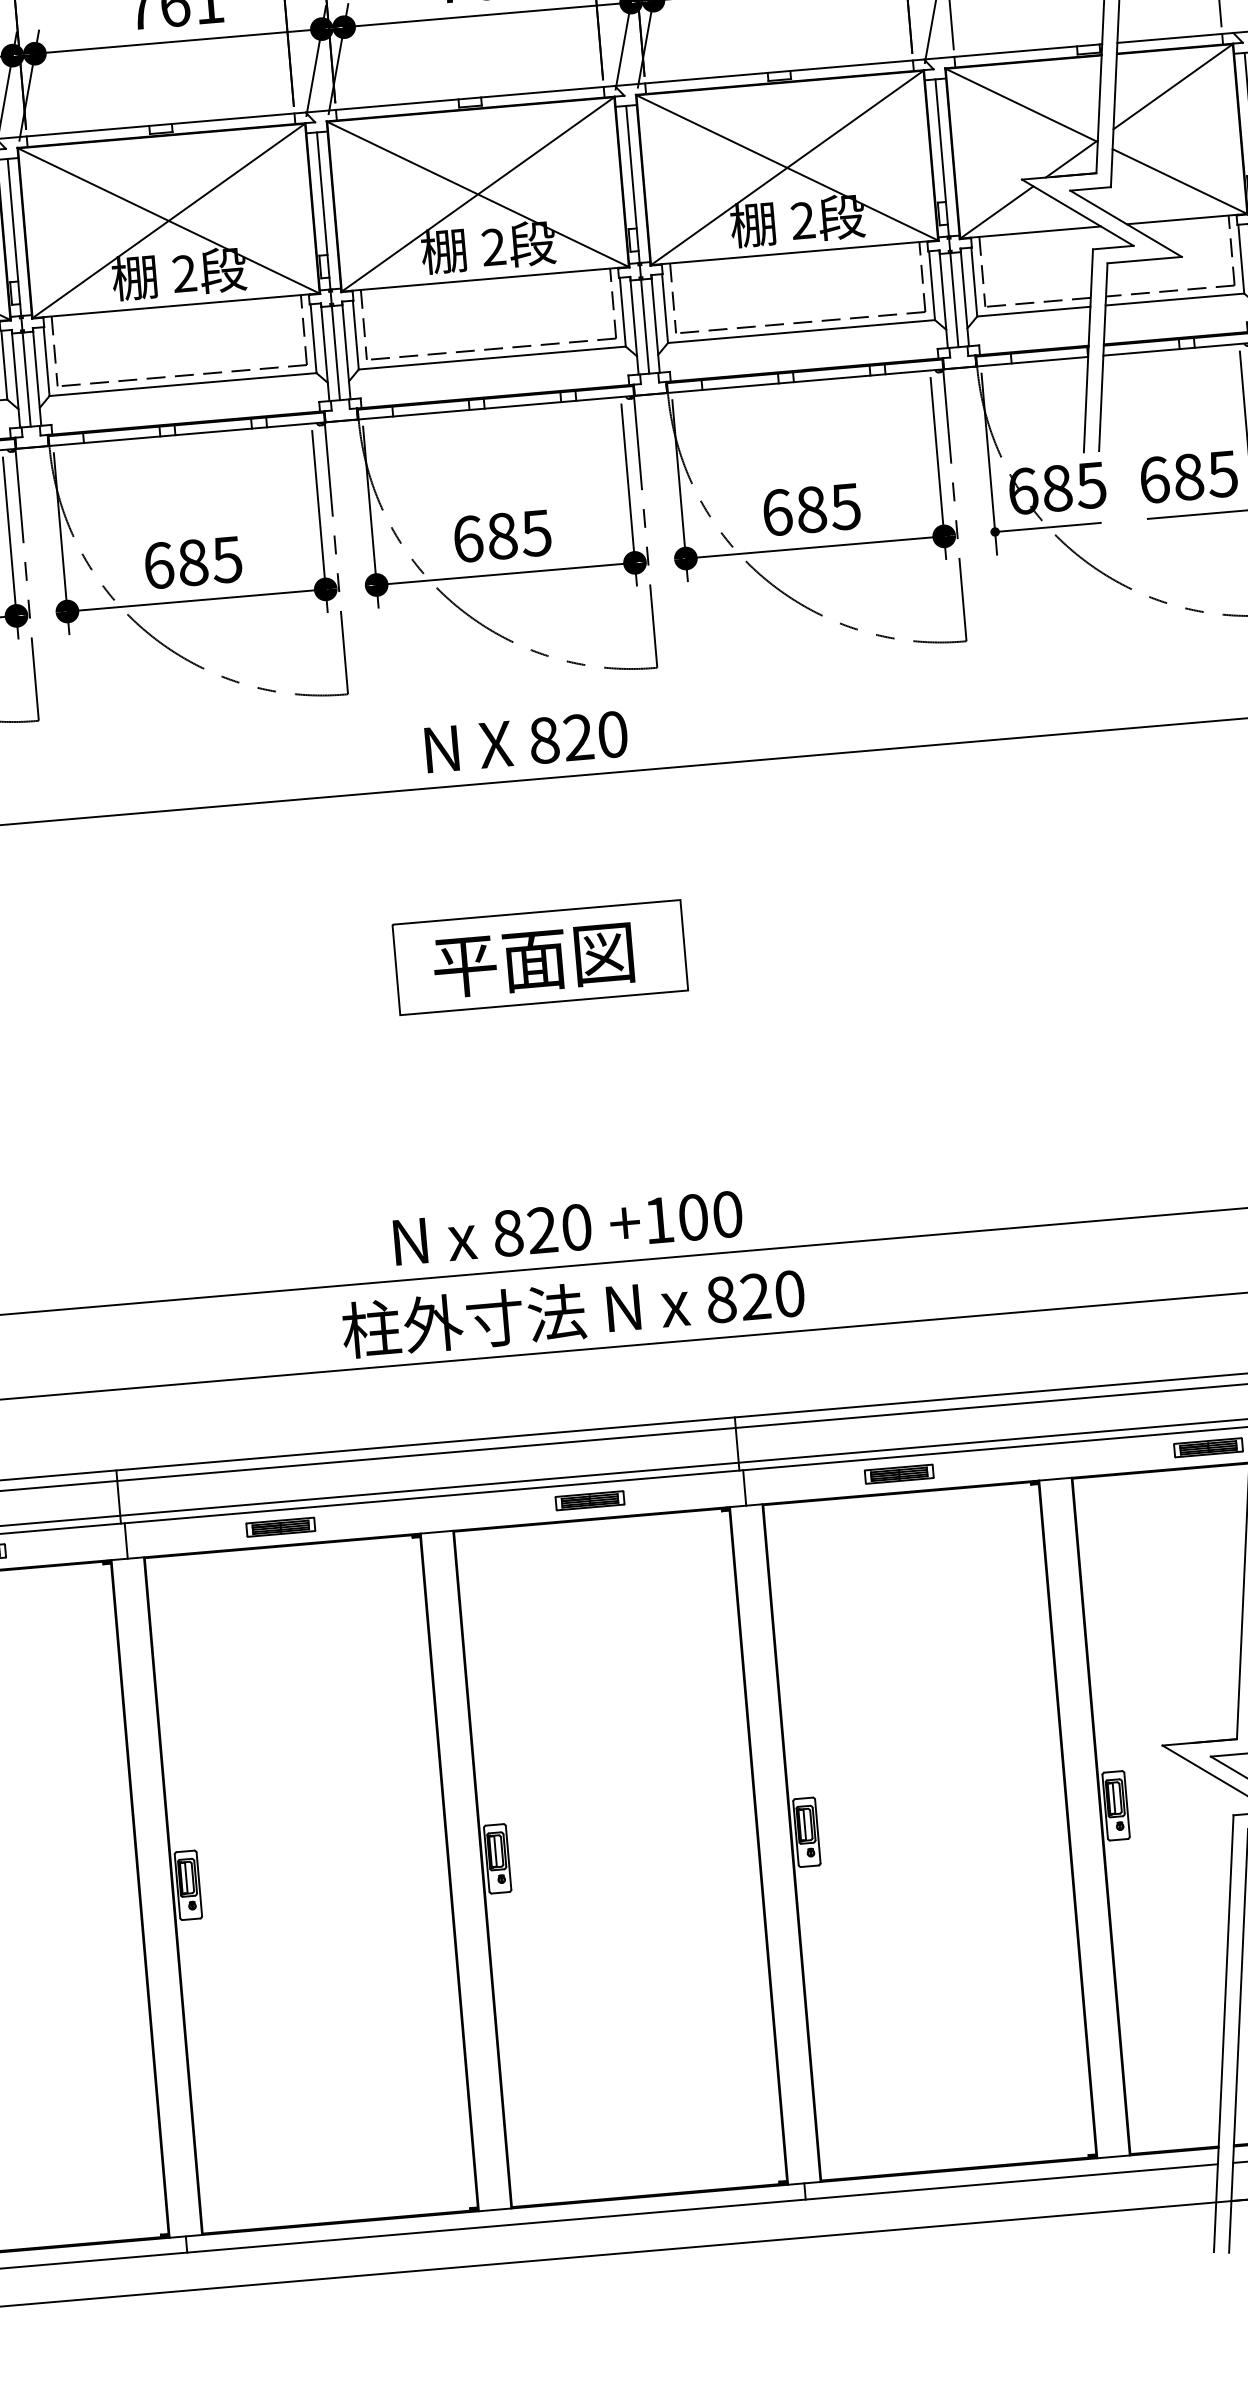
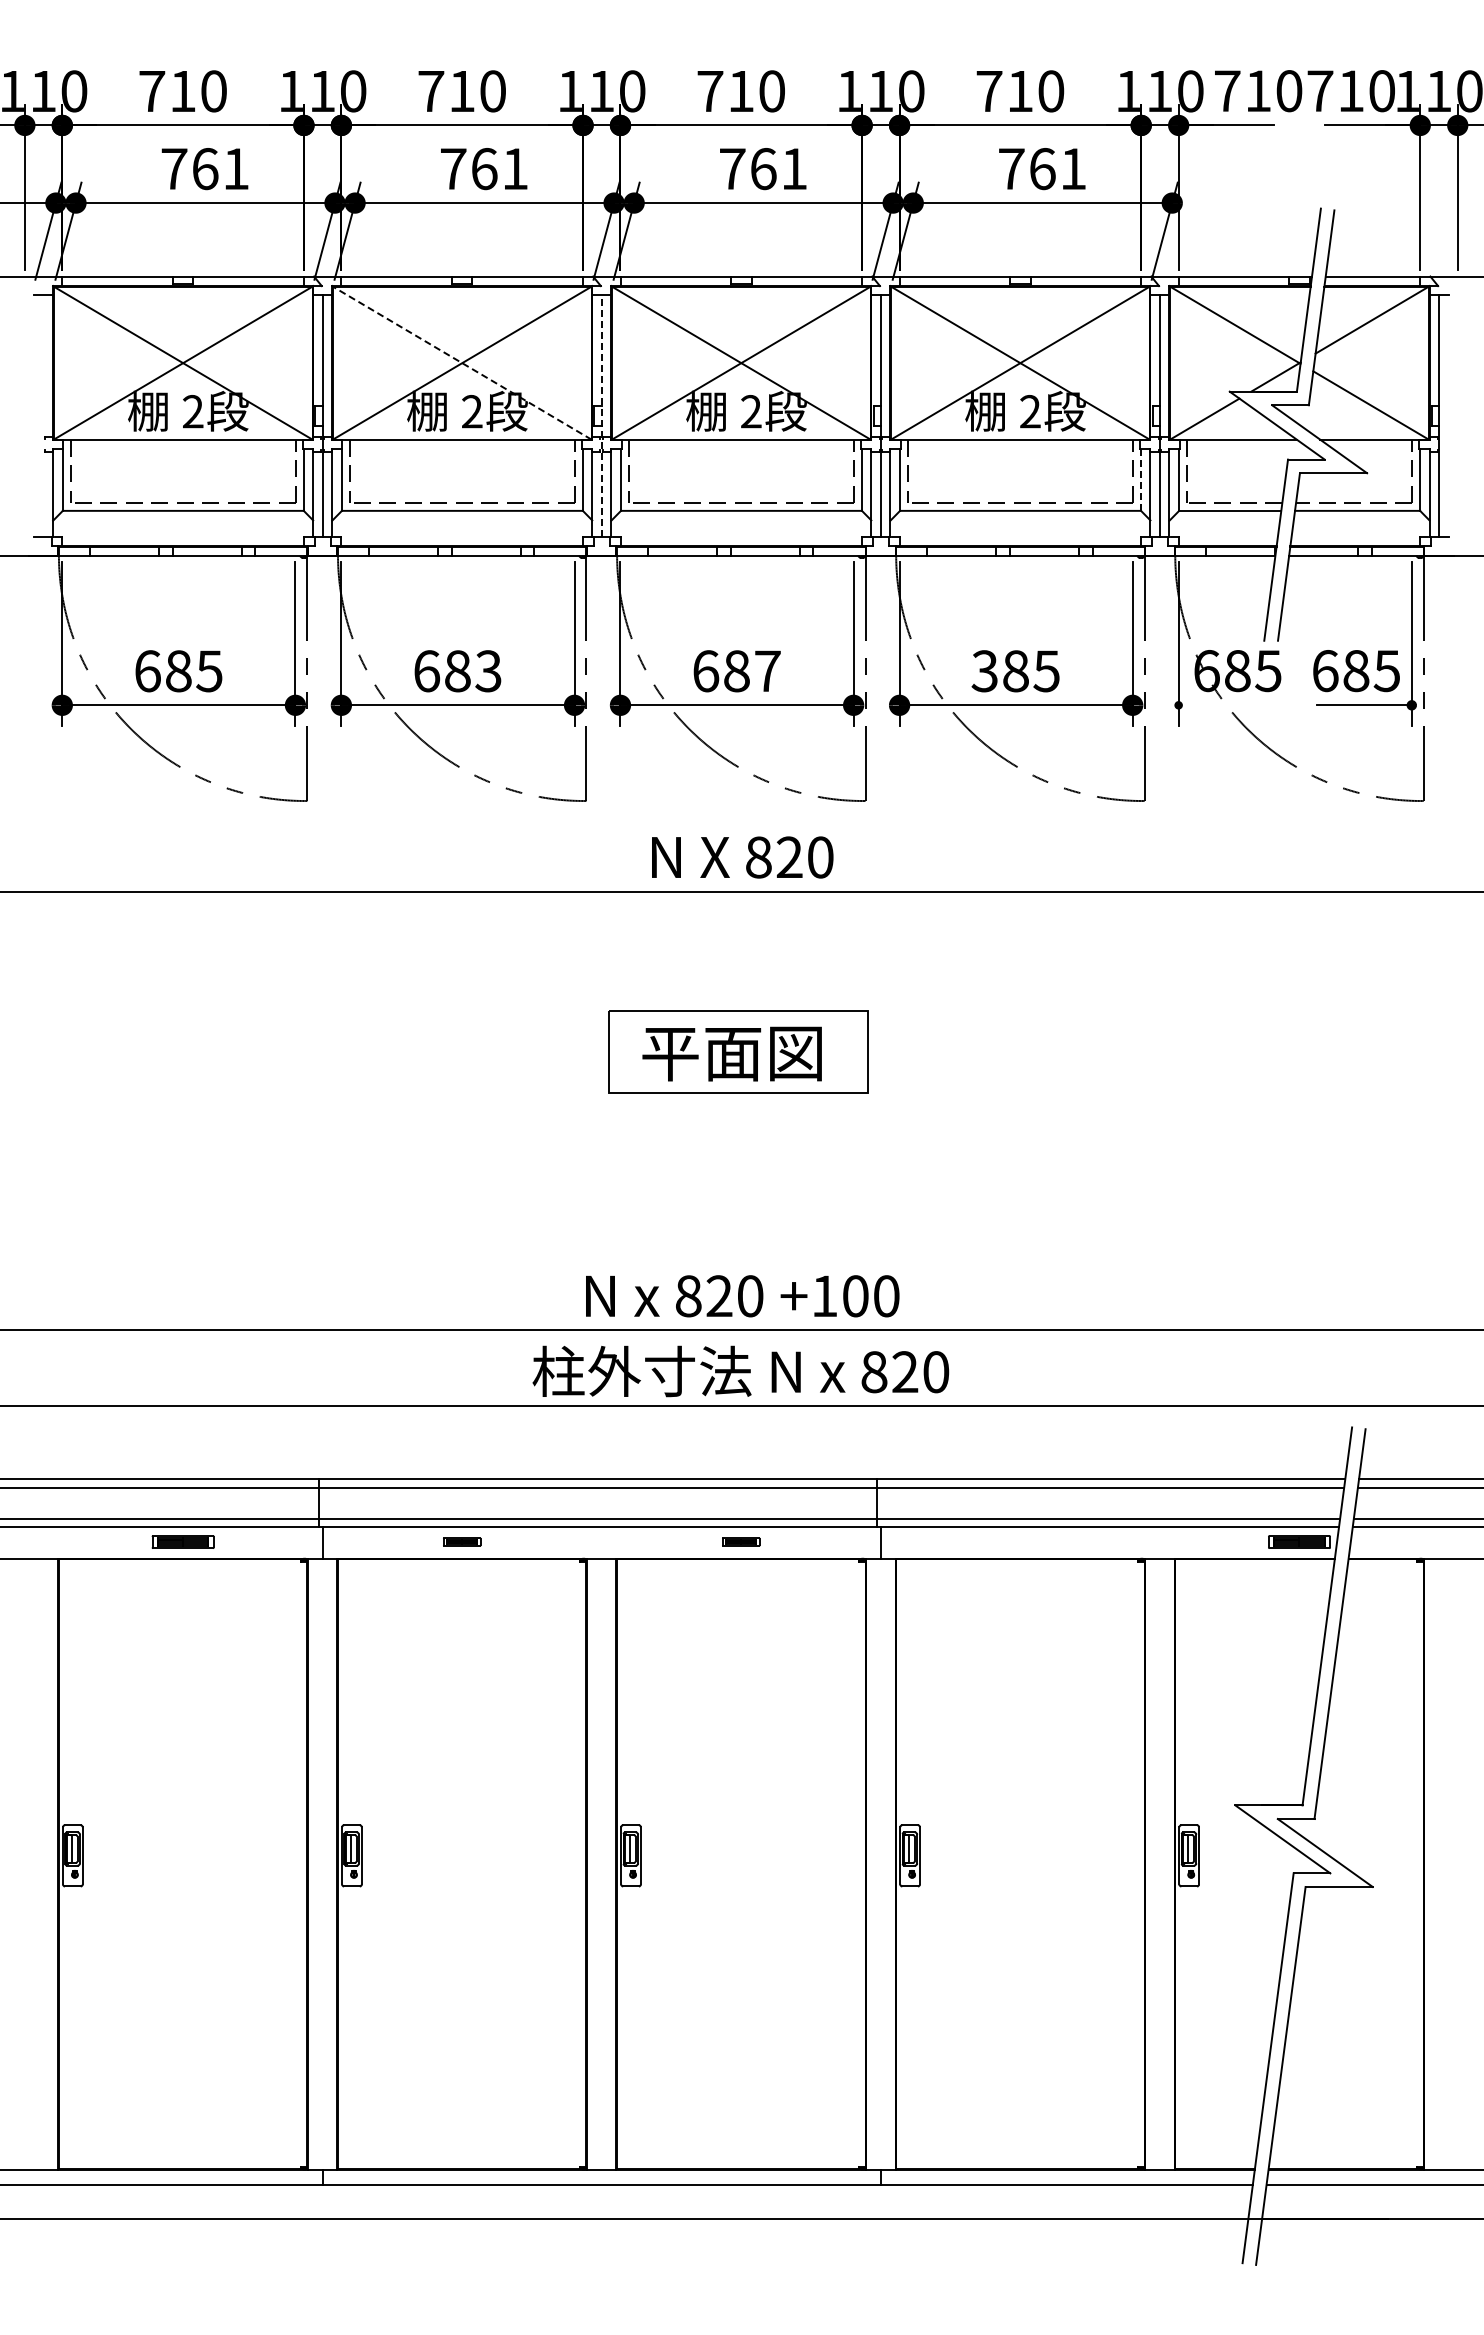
line: (167, 220) -> (461, 362), solid -> dashed
line: (328, 266) -> (601, 416), solid -> dashed
line: (932, 285) -> (1141, 479), solid -> dashed
text: (776, 512) -> (984, 671), 685 -> 385
line: (1047, 527) -> (1225, 705), removed
text: (536, 533) -> (767, 671), 685 -> 687
text: (227, 558) -> (488, 670), 685 -> 683
part: (899, 1473) -> (1020, 1541), removed
part: (589, 1500) -> (740, 1541), size x0.6
part: (279, 1526) -> (461, 1541), size x0.6

